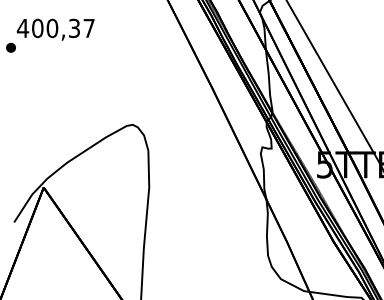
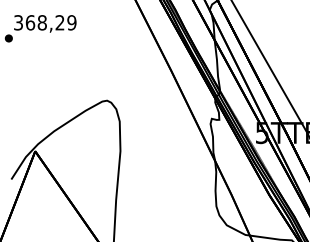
text: (55, 28) -> (44, 22), 400,37 -> 368,29

